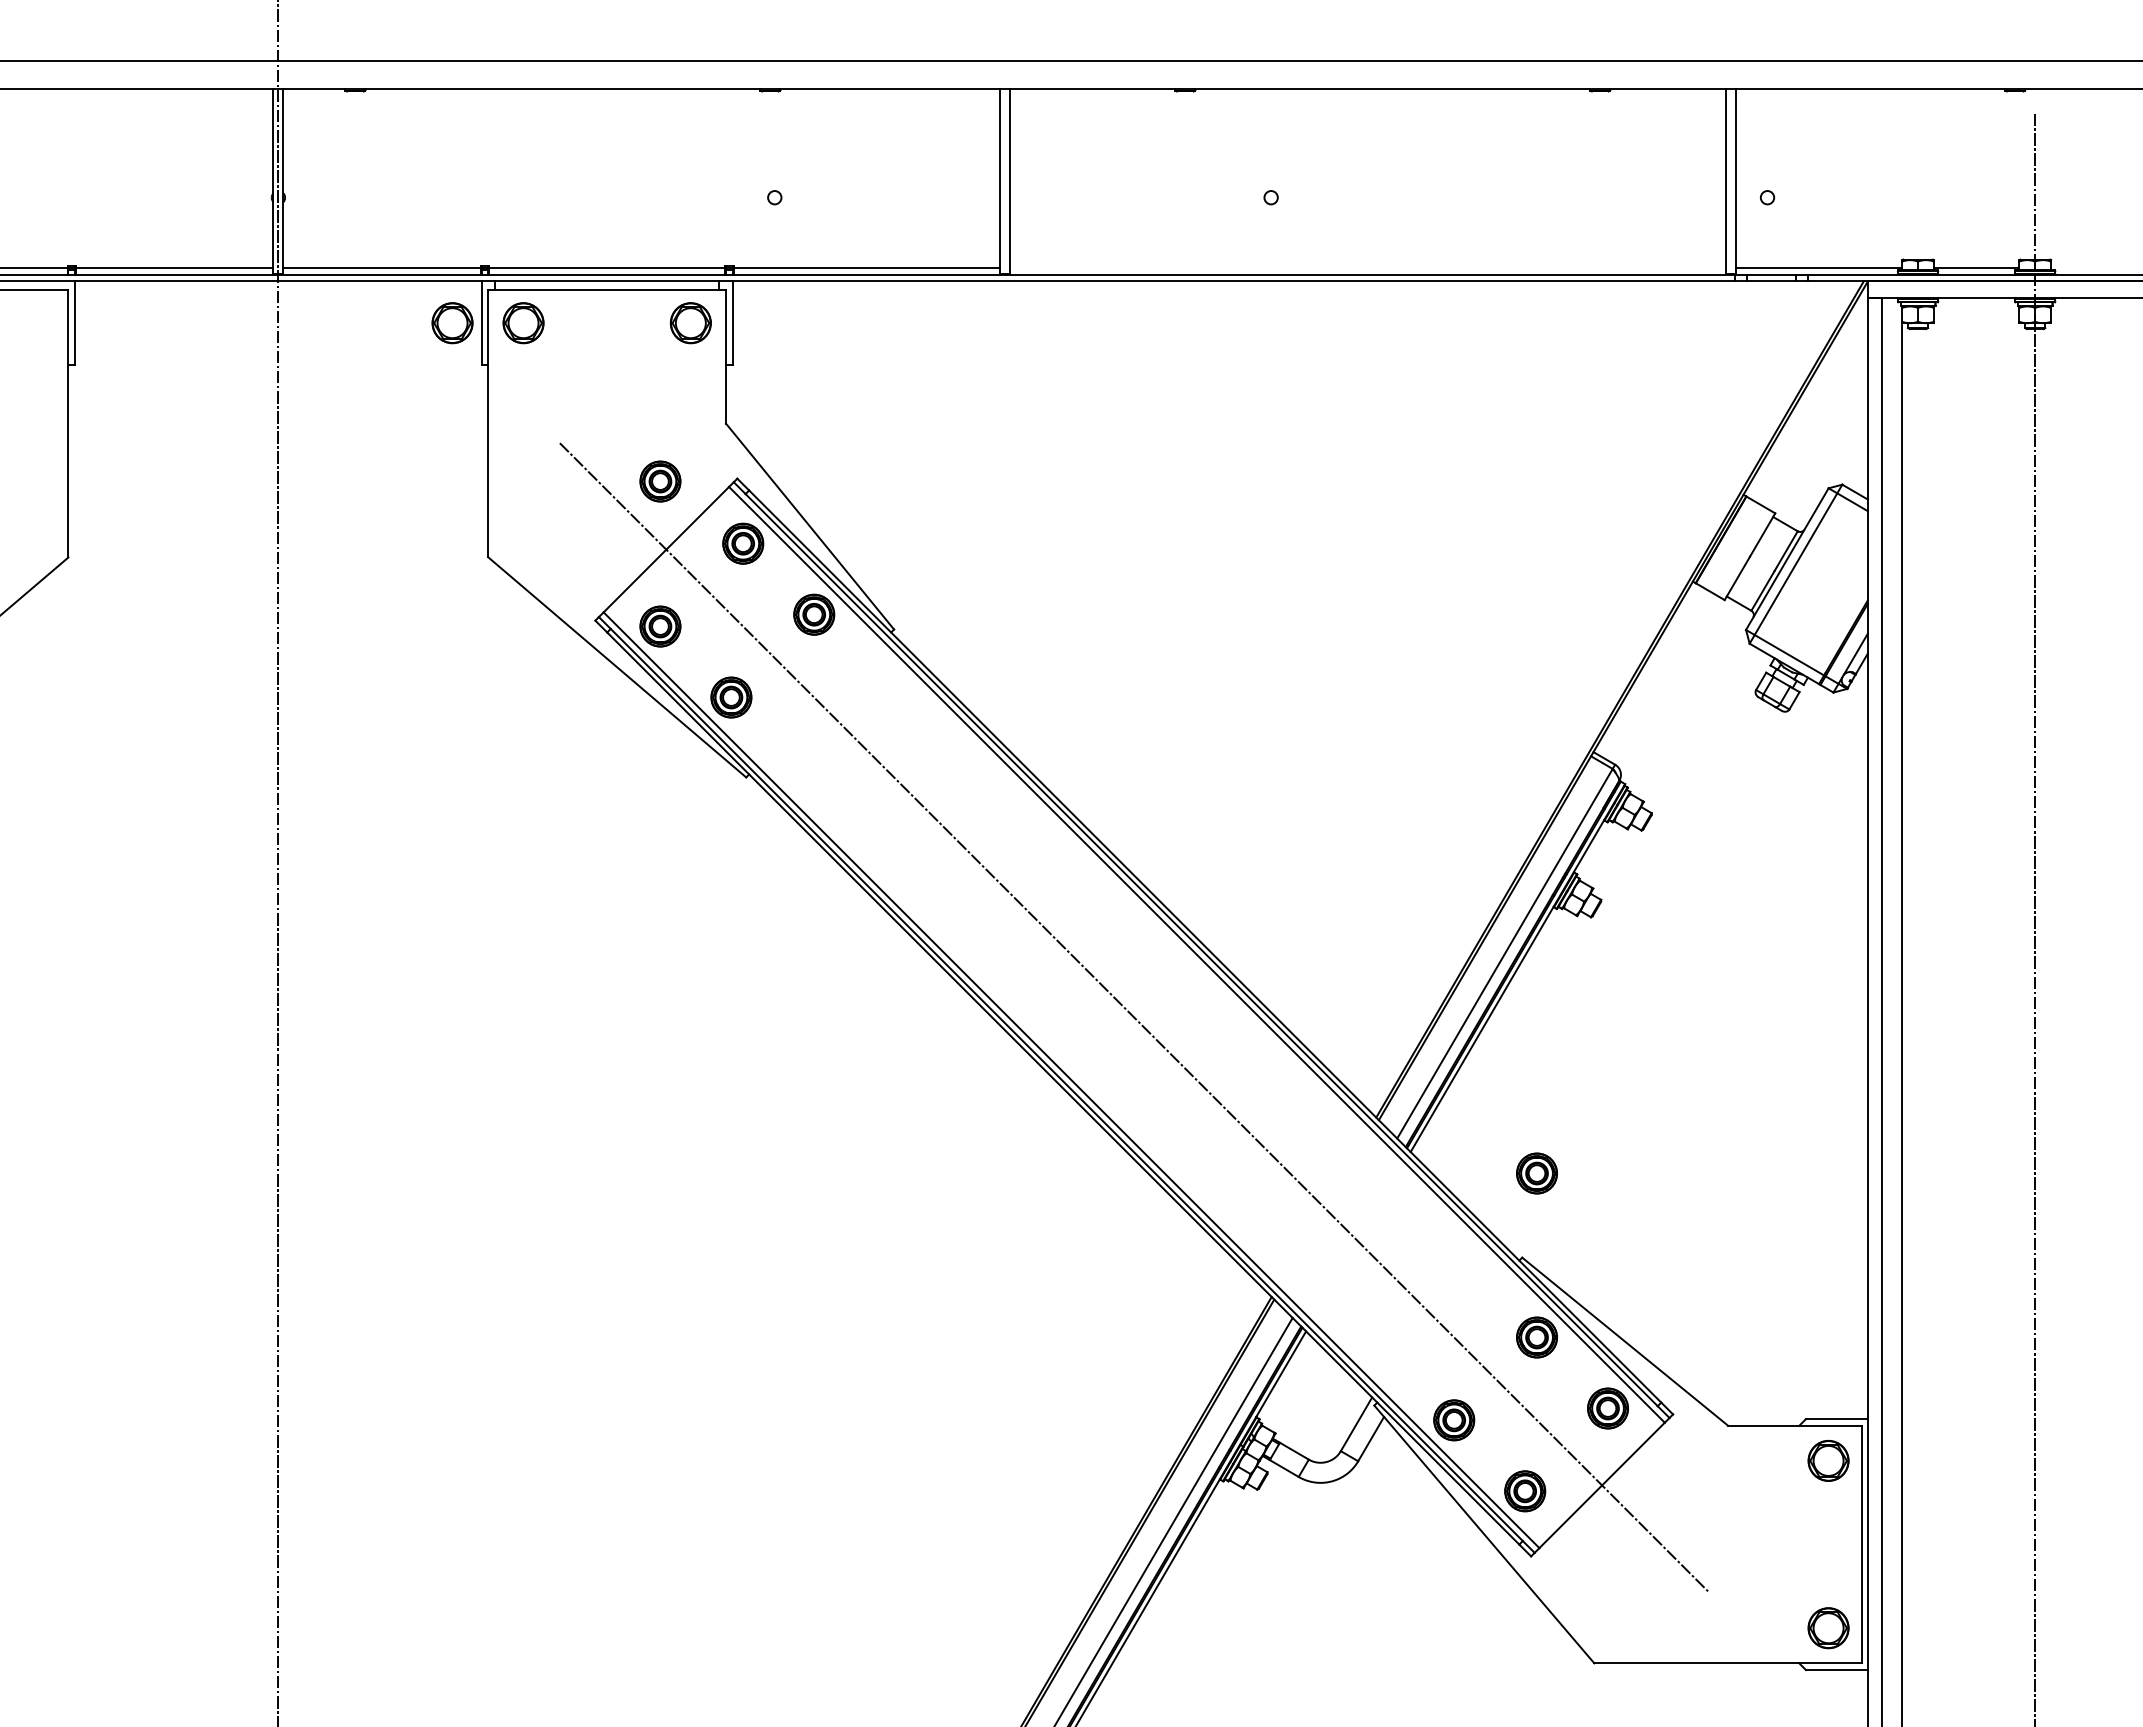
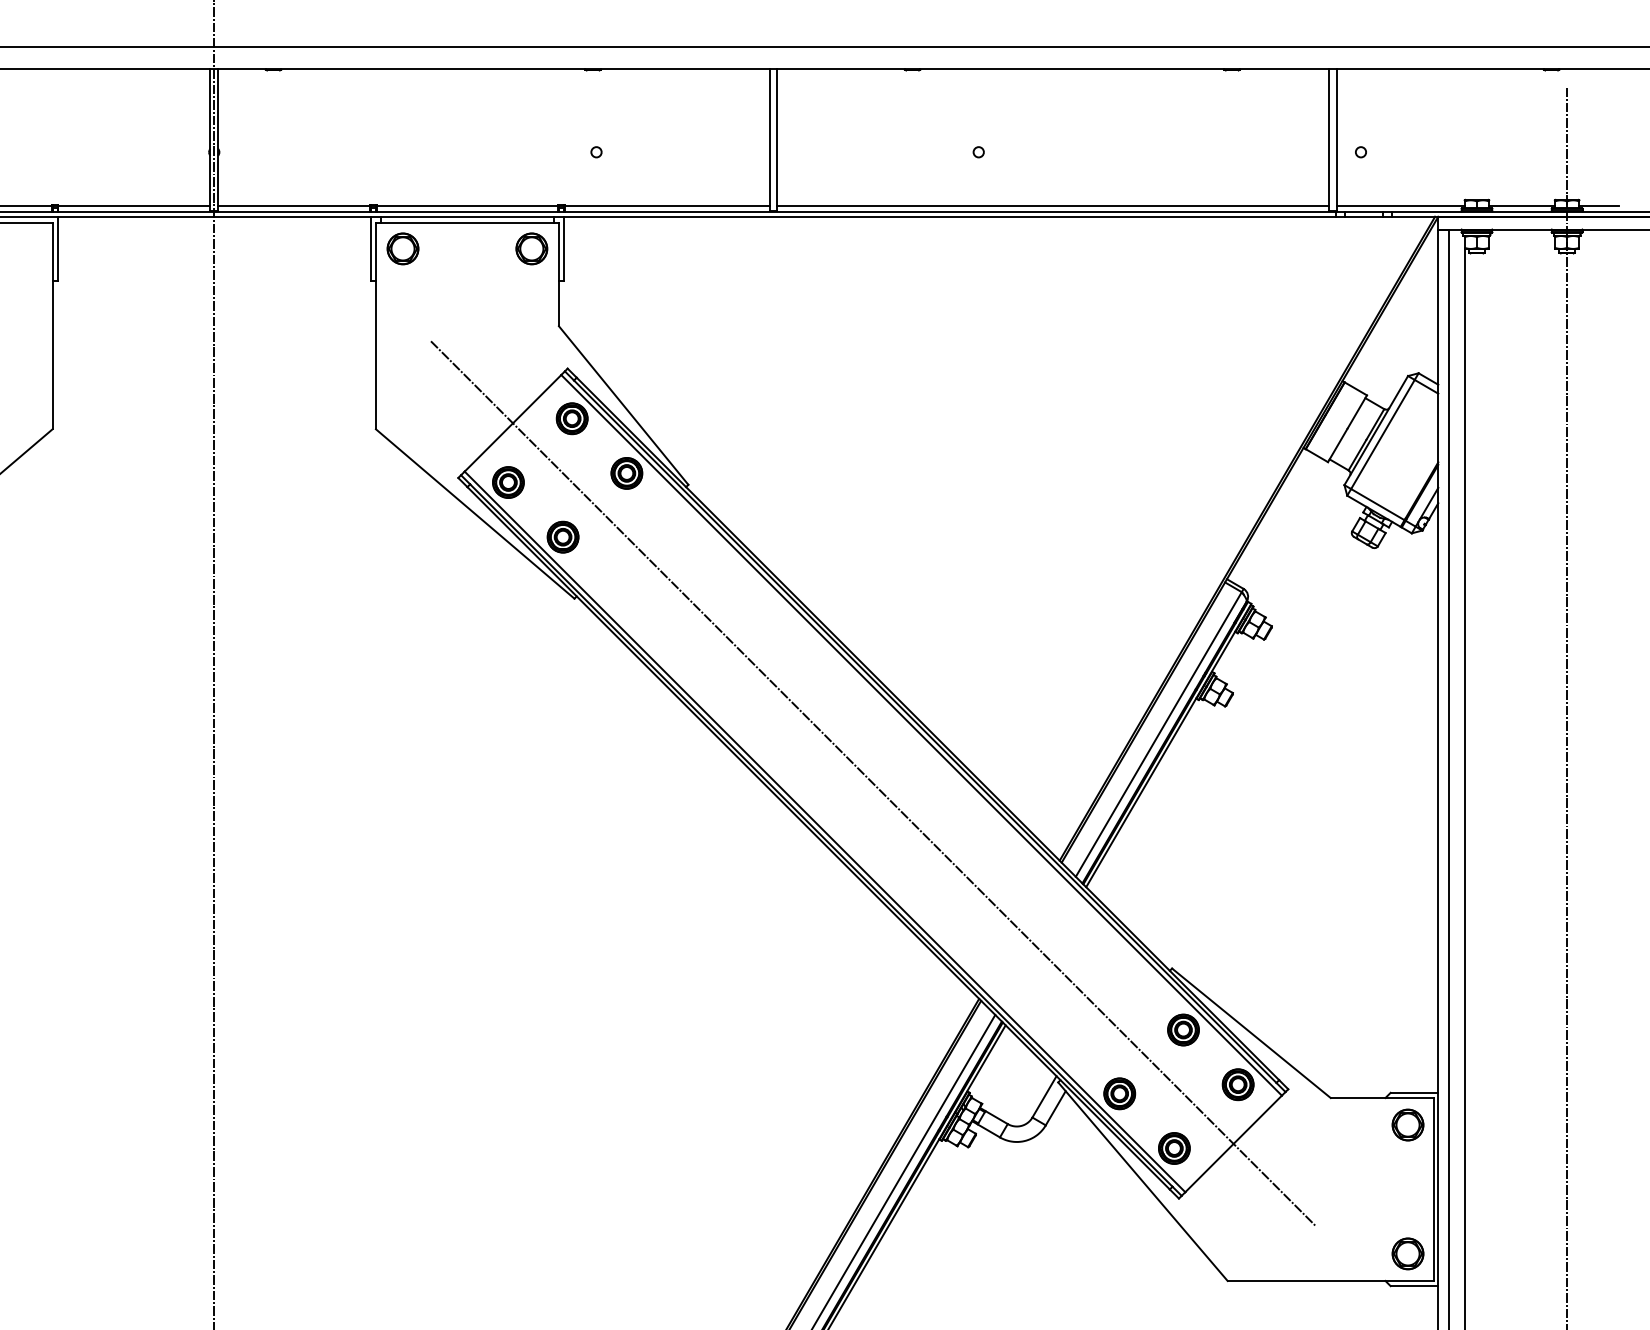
line: (1367, 267) -> (1052, 206), added
line: (2076, 267) -> (1598, 206), added
part: (452, 323) -> (348, 249), removed
part: (660, 481) -> (508, 370), removed
part: (1536, 1173) -> (1183, 903), removed

